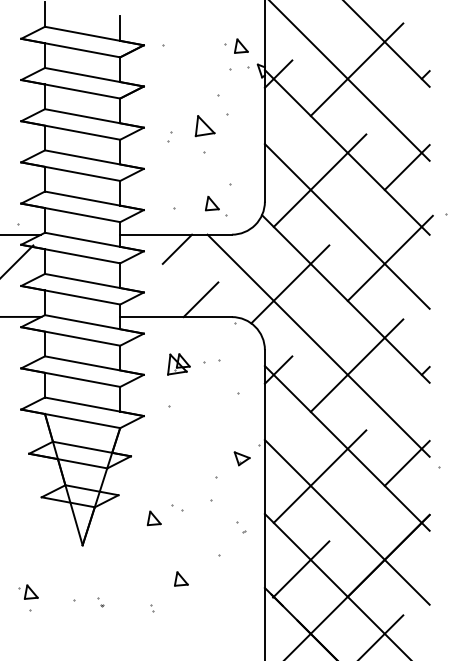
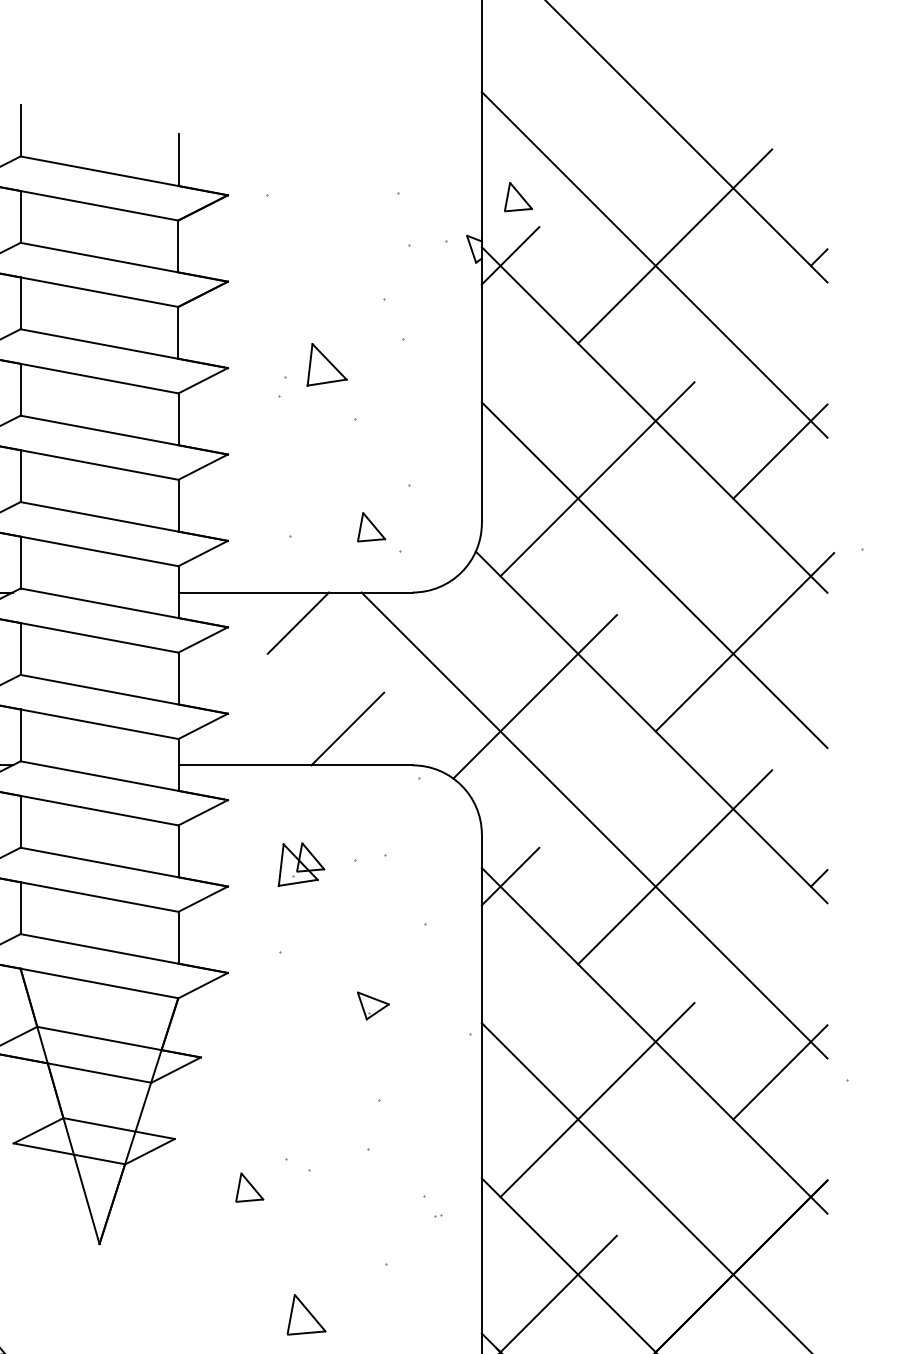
part: (241, 45) -> (518, 195), moved
part: (204, 126) -> (325, 365), moved
part: (241, 458) -> (371, 1005), moved
part: (181, 578) -> (306, 1313), size x1.4

